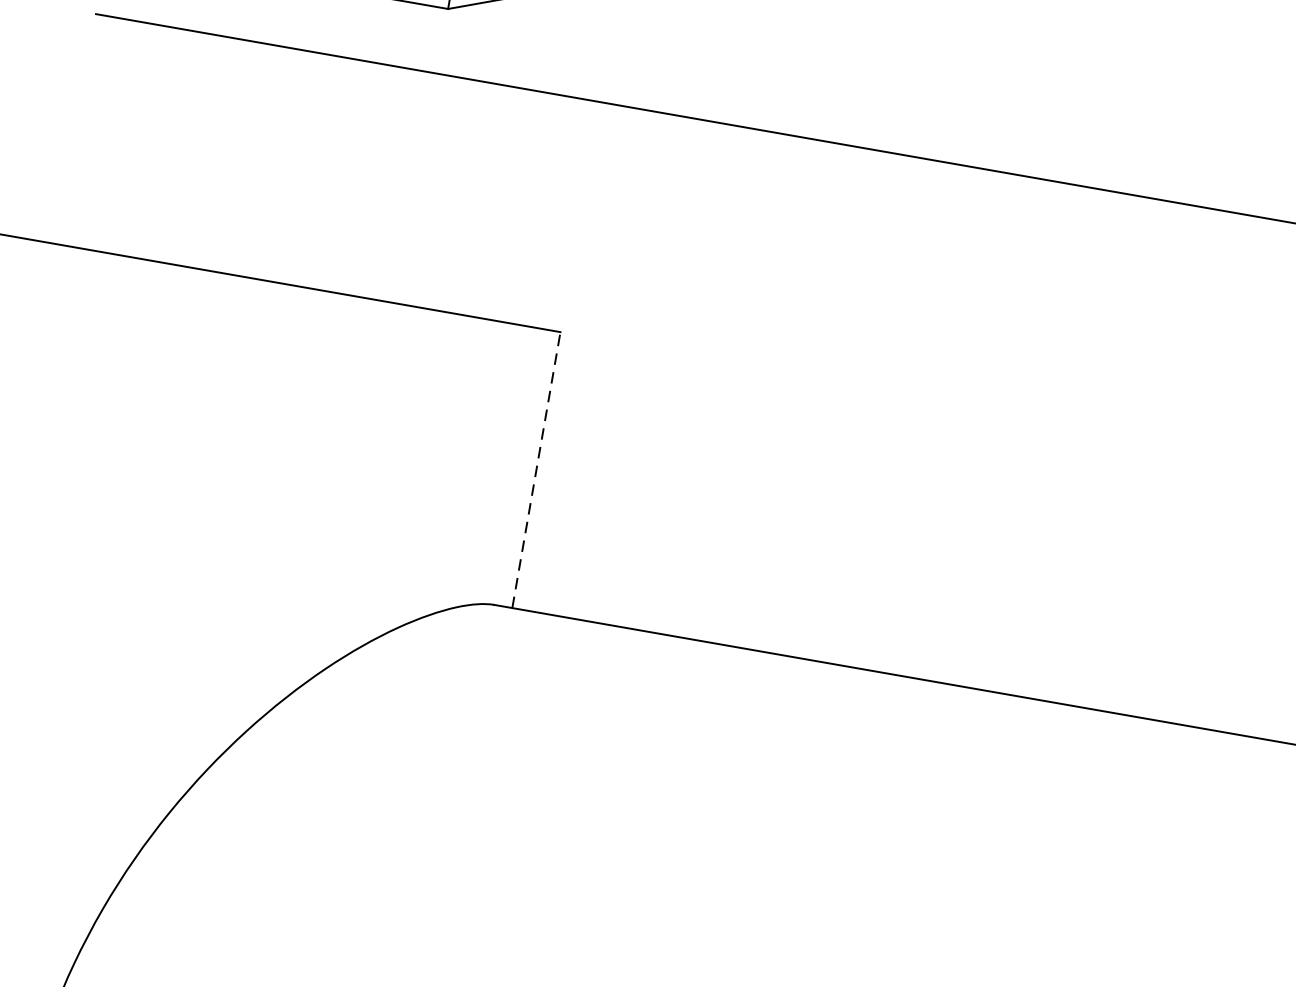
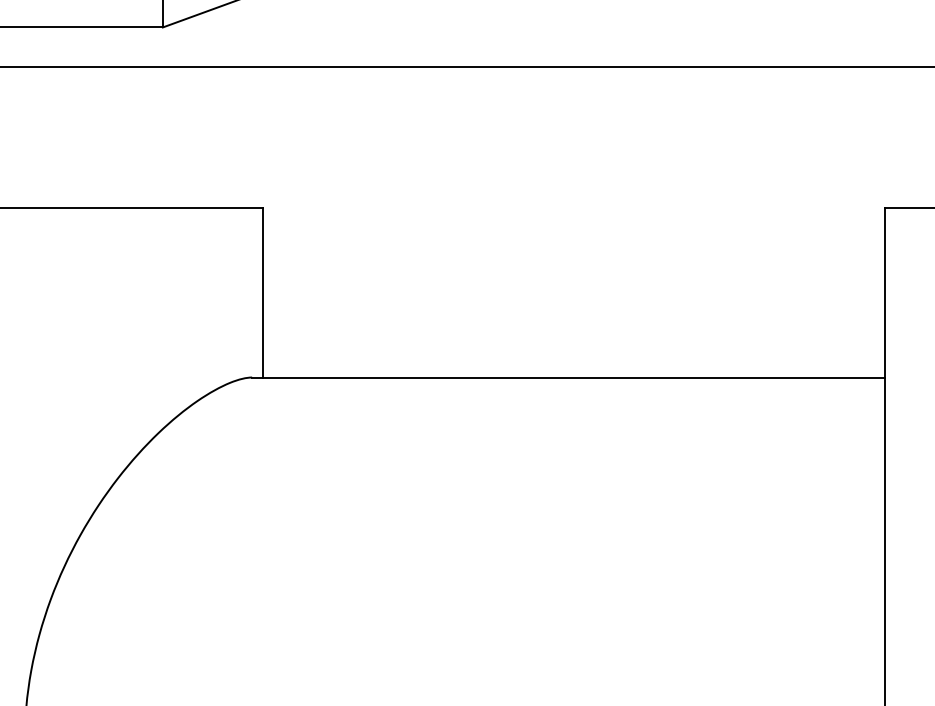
line: (536, 469) -> (263, 292), dashed -> solid

